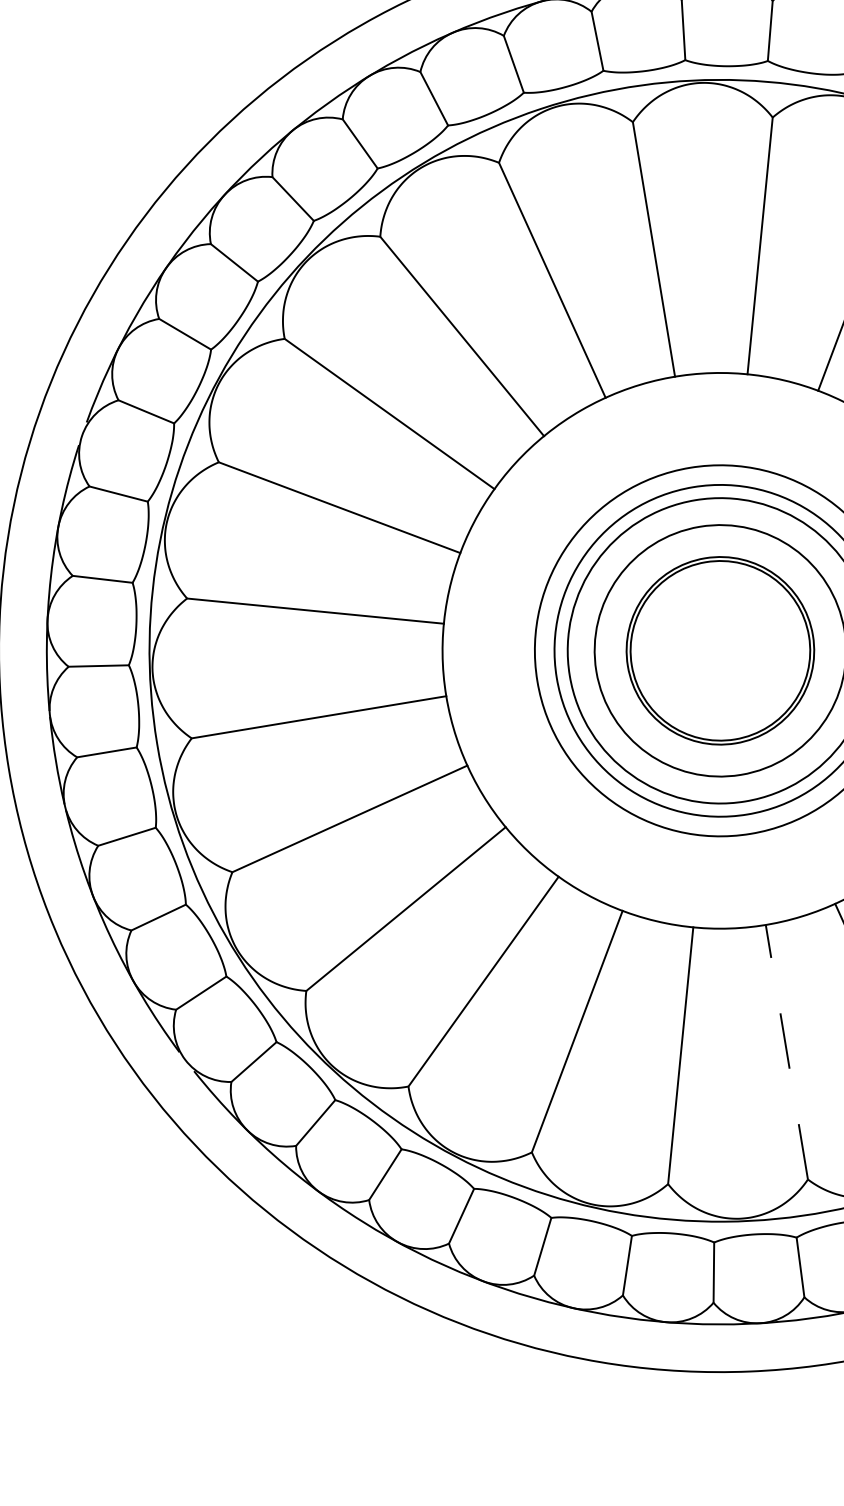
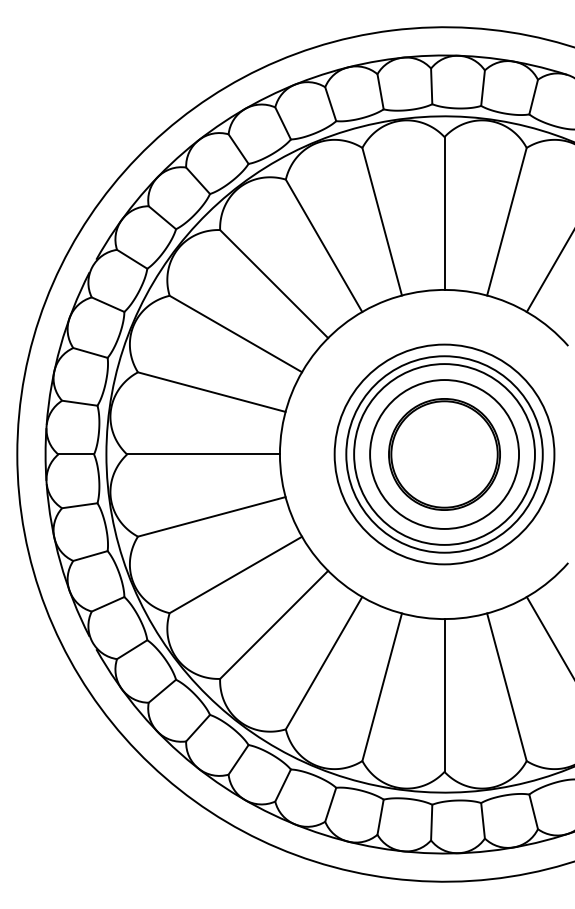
line: (786, 1050) -> (444, 694), dashed -> solid

